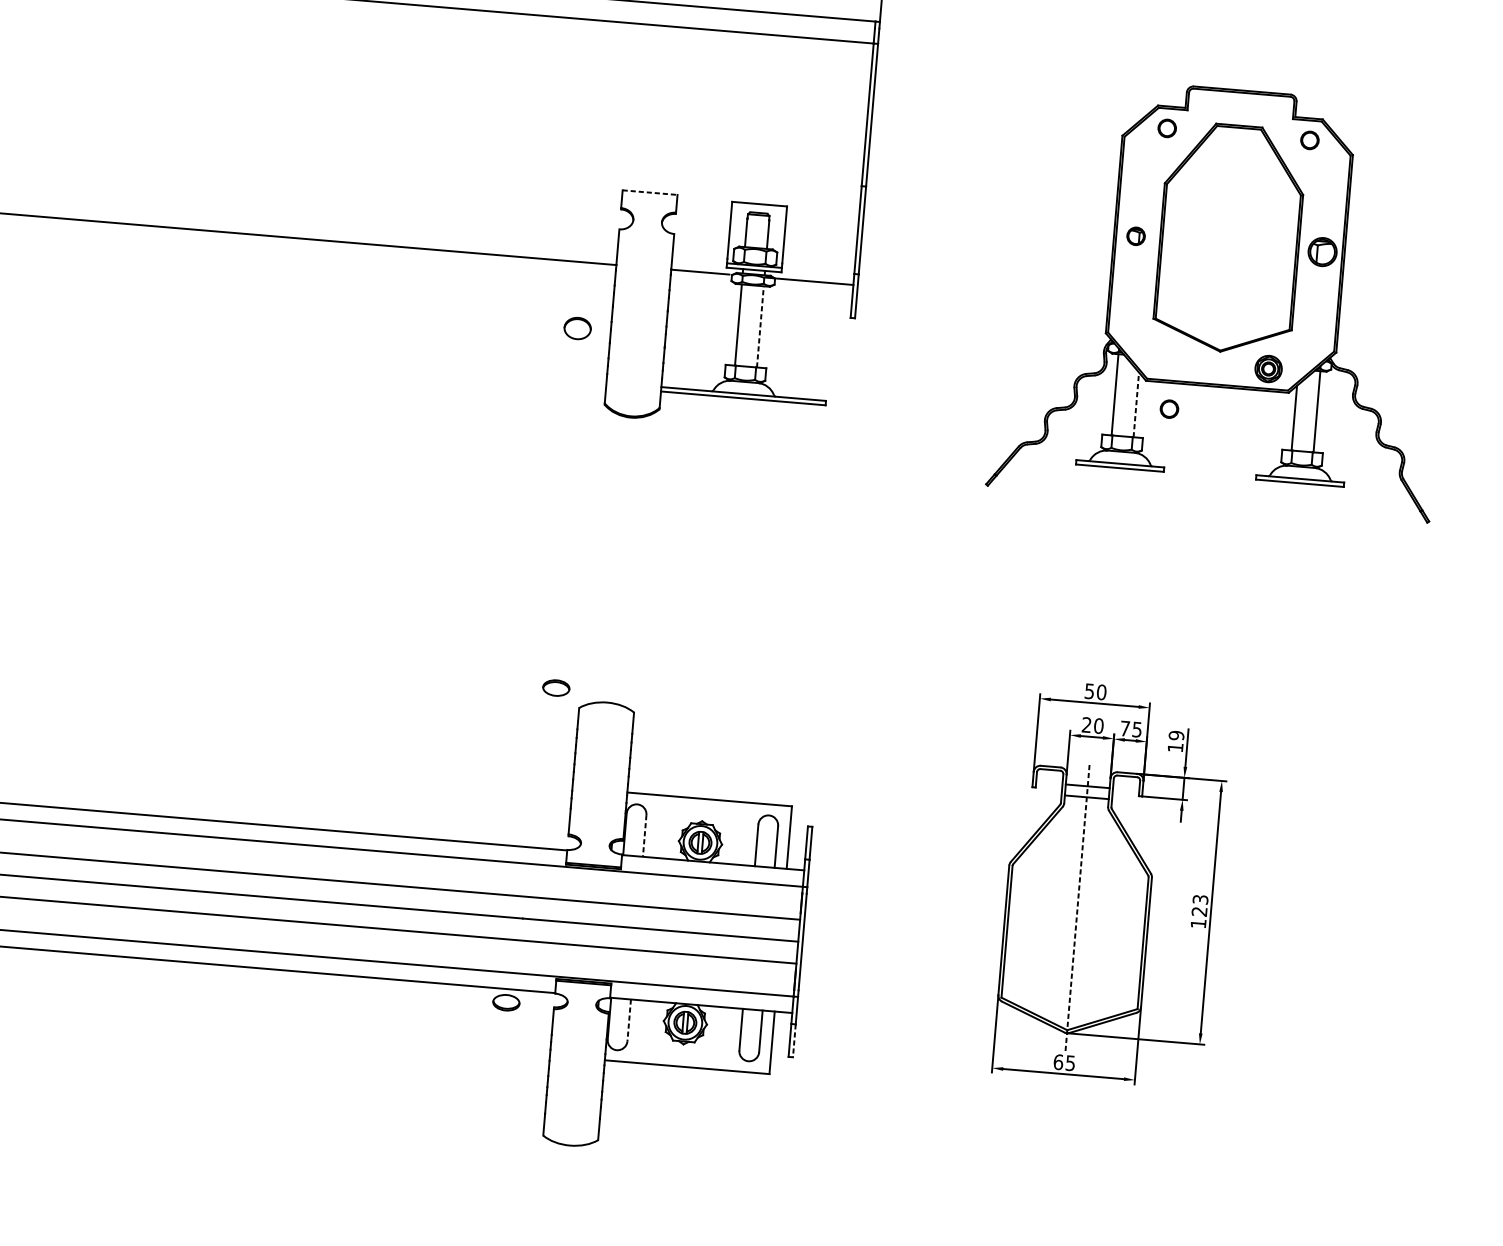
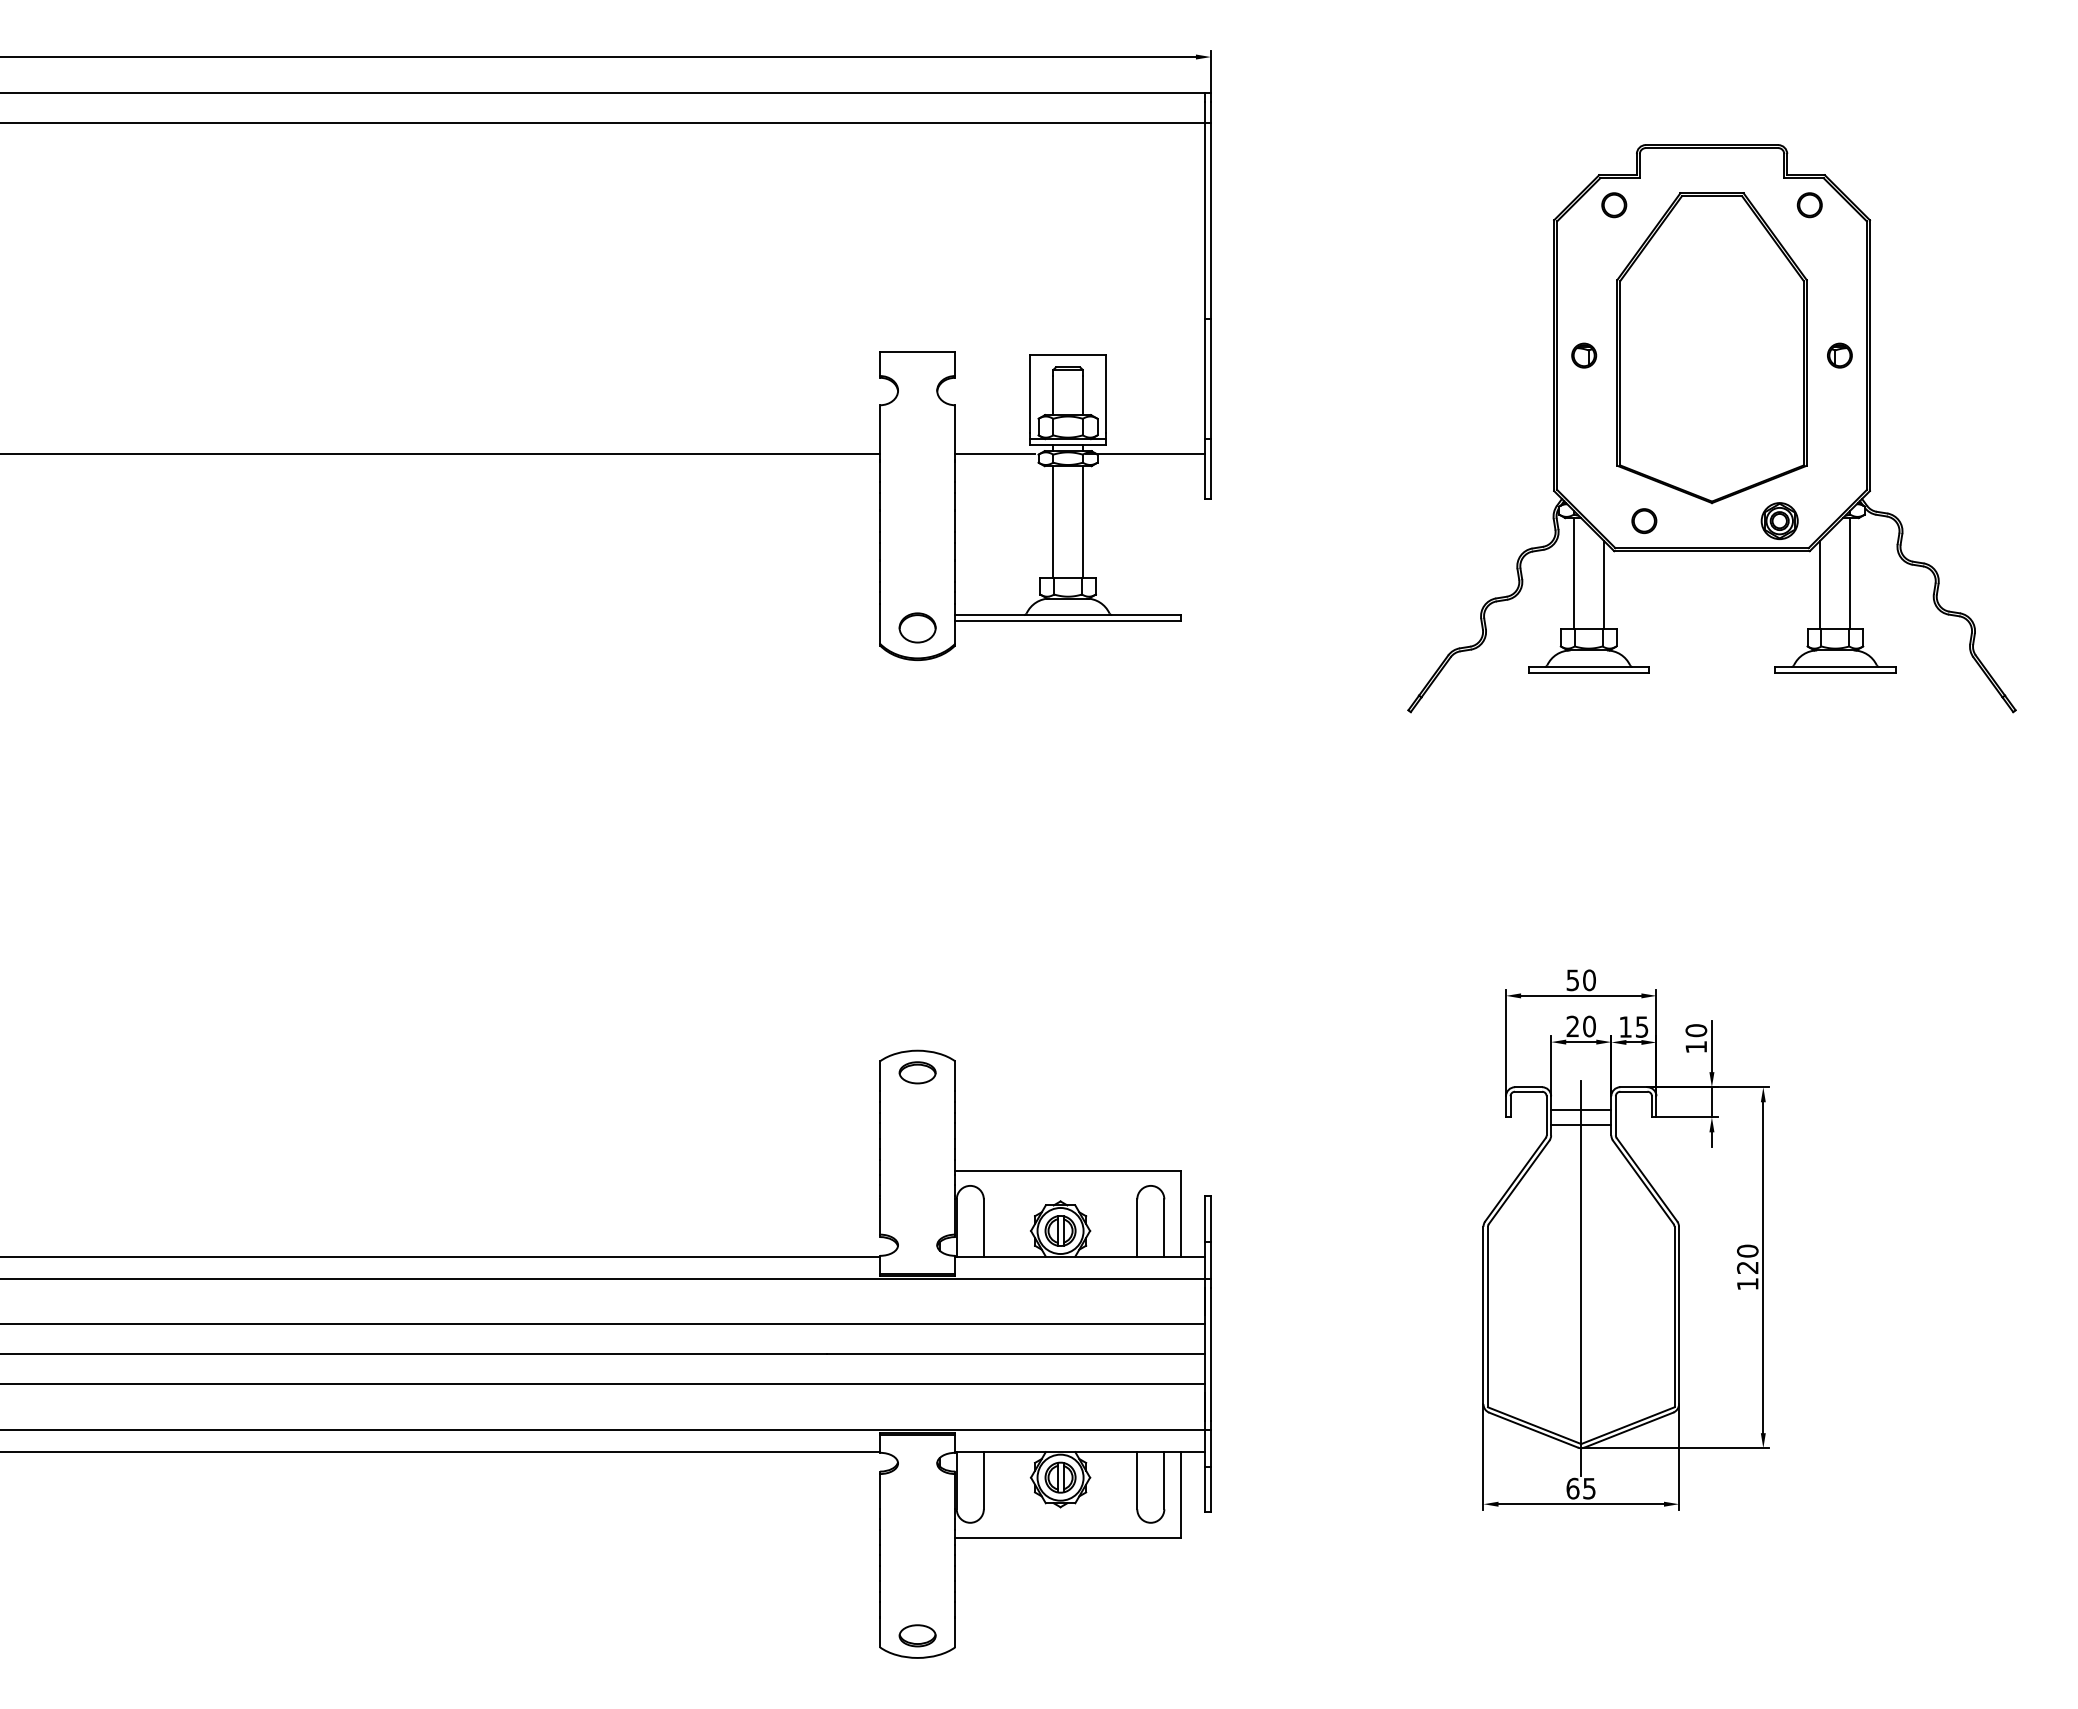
line: (649, 192) -> (917, 351), dashed -> solid
part: (1322, 251) -> (1839, 355), size x0.62
line: (760, 326) -> (1083, 521), dashed -> solid
part: (577, 328) -> (917, 627), moved
line: (1136, 404) -> (1603, 584), dashed -> solid
circle: (1169, 408) -> (1644, 520), moved
part: (556, 687) -> (917, 1072), moved
text: (1125, 728) -> (1625, 1026), 75 -> 15
text: (1176, 735) -> (1696, 1030), 19 -> 10
line: (644, 835) -> (983, 1227), dashed -> solid
text: (1200, 899) -> (1747, 1250), 123 -> 120
line: (1077, 909) -> (1581, 1278), dashed -> solid
part: (506, 1002) -> (917, 1635), moved
line: (628, 1020) -> (983, 1480), dashed -> solid
line: (794, 1040) -> (1210, 1489), dashed -> solid

